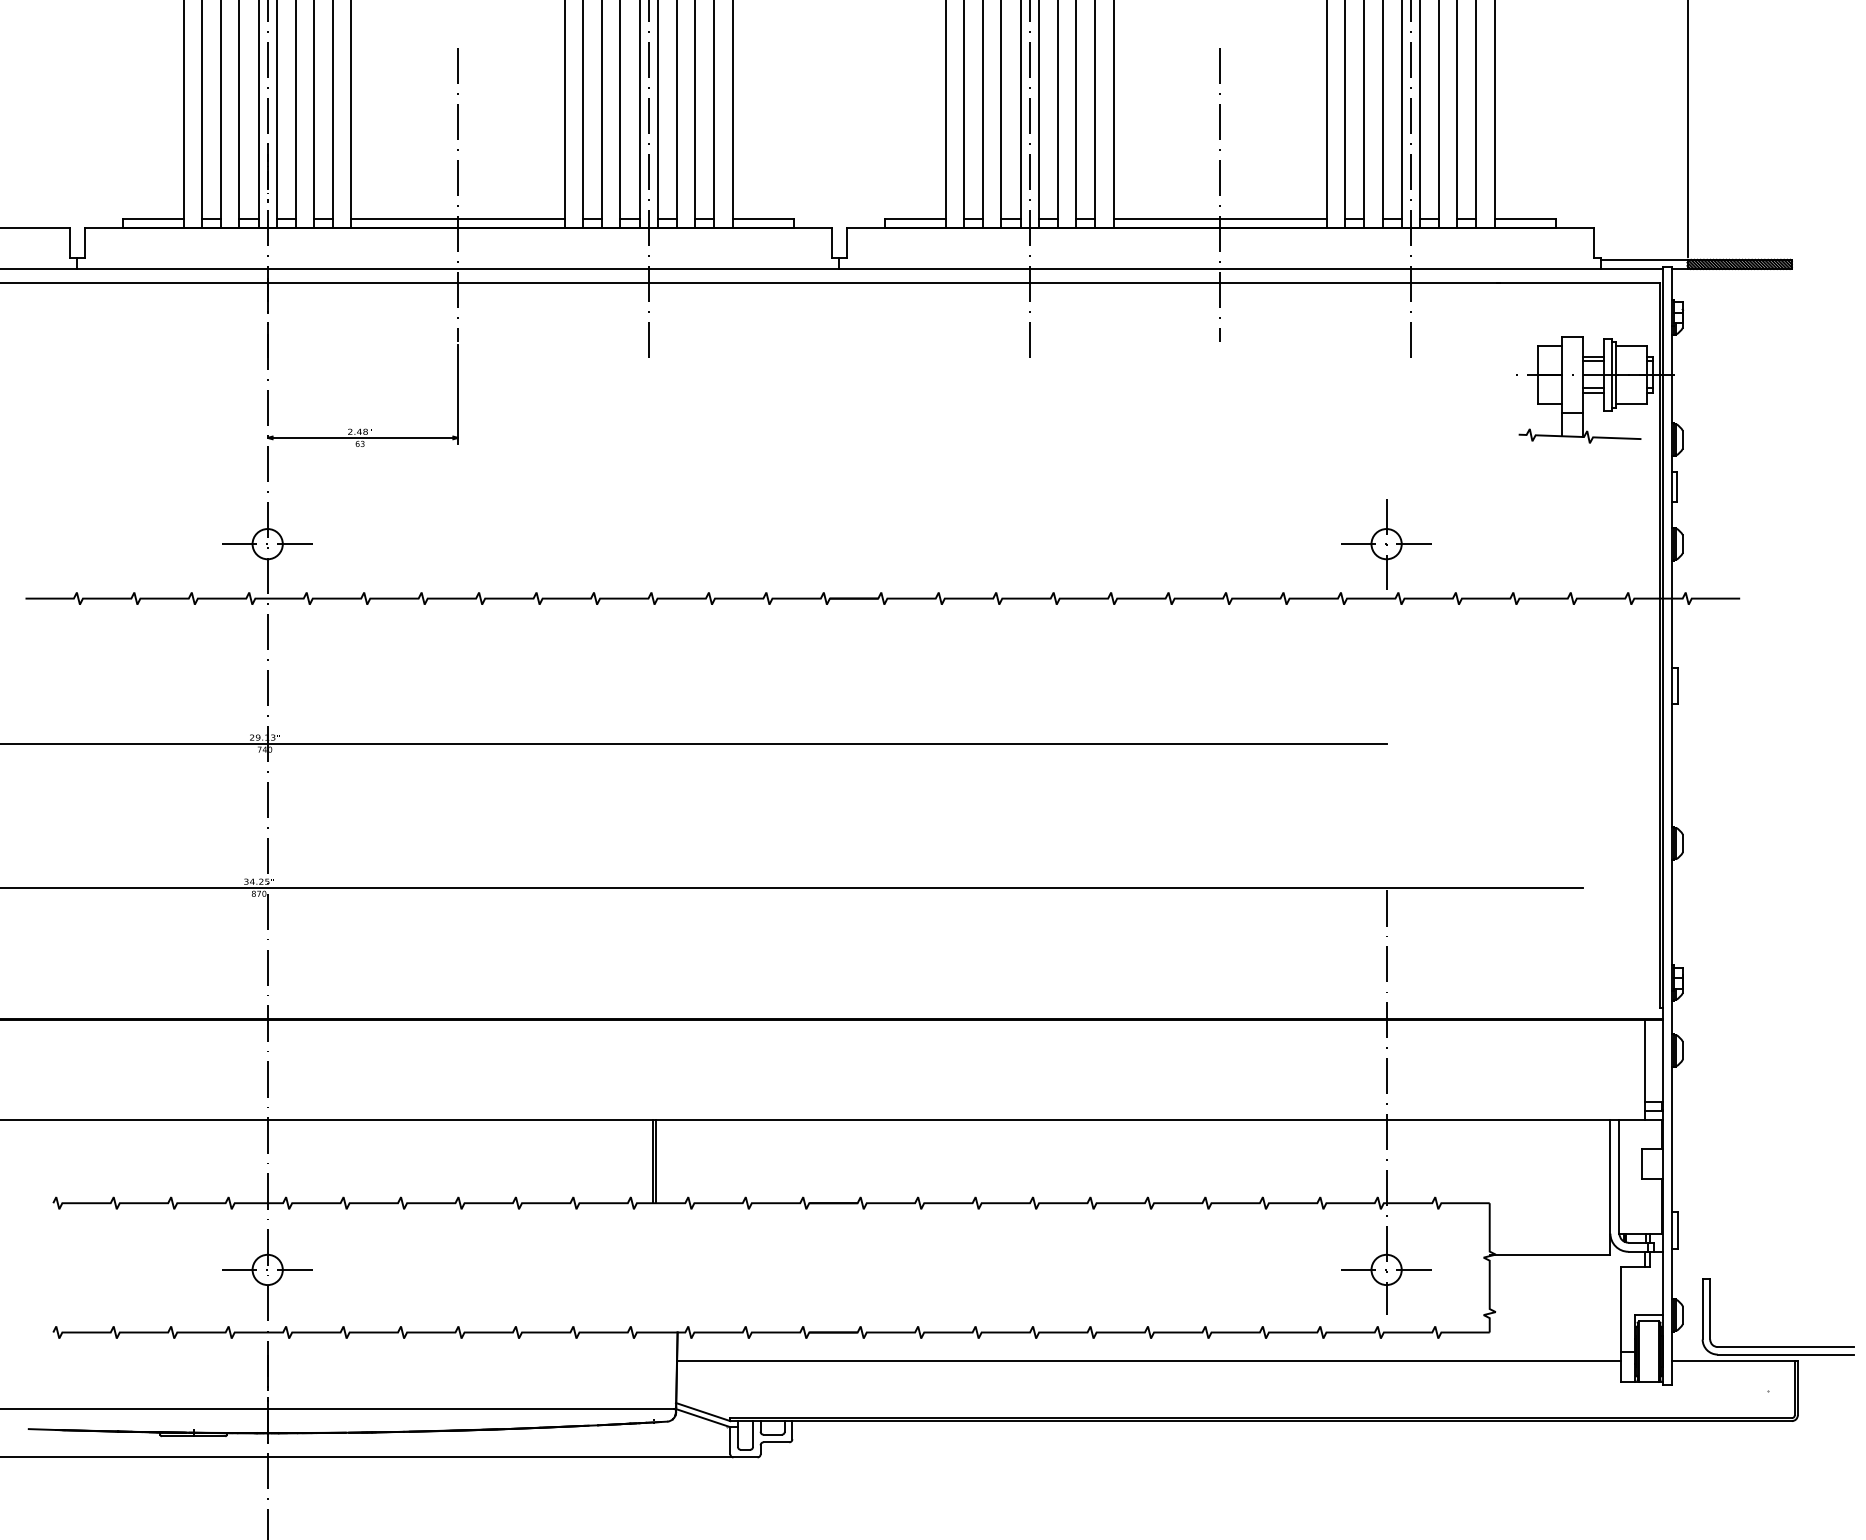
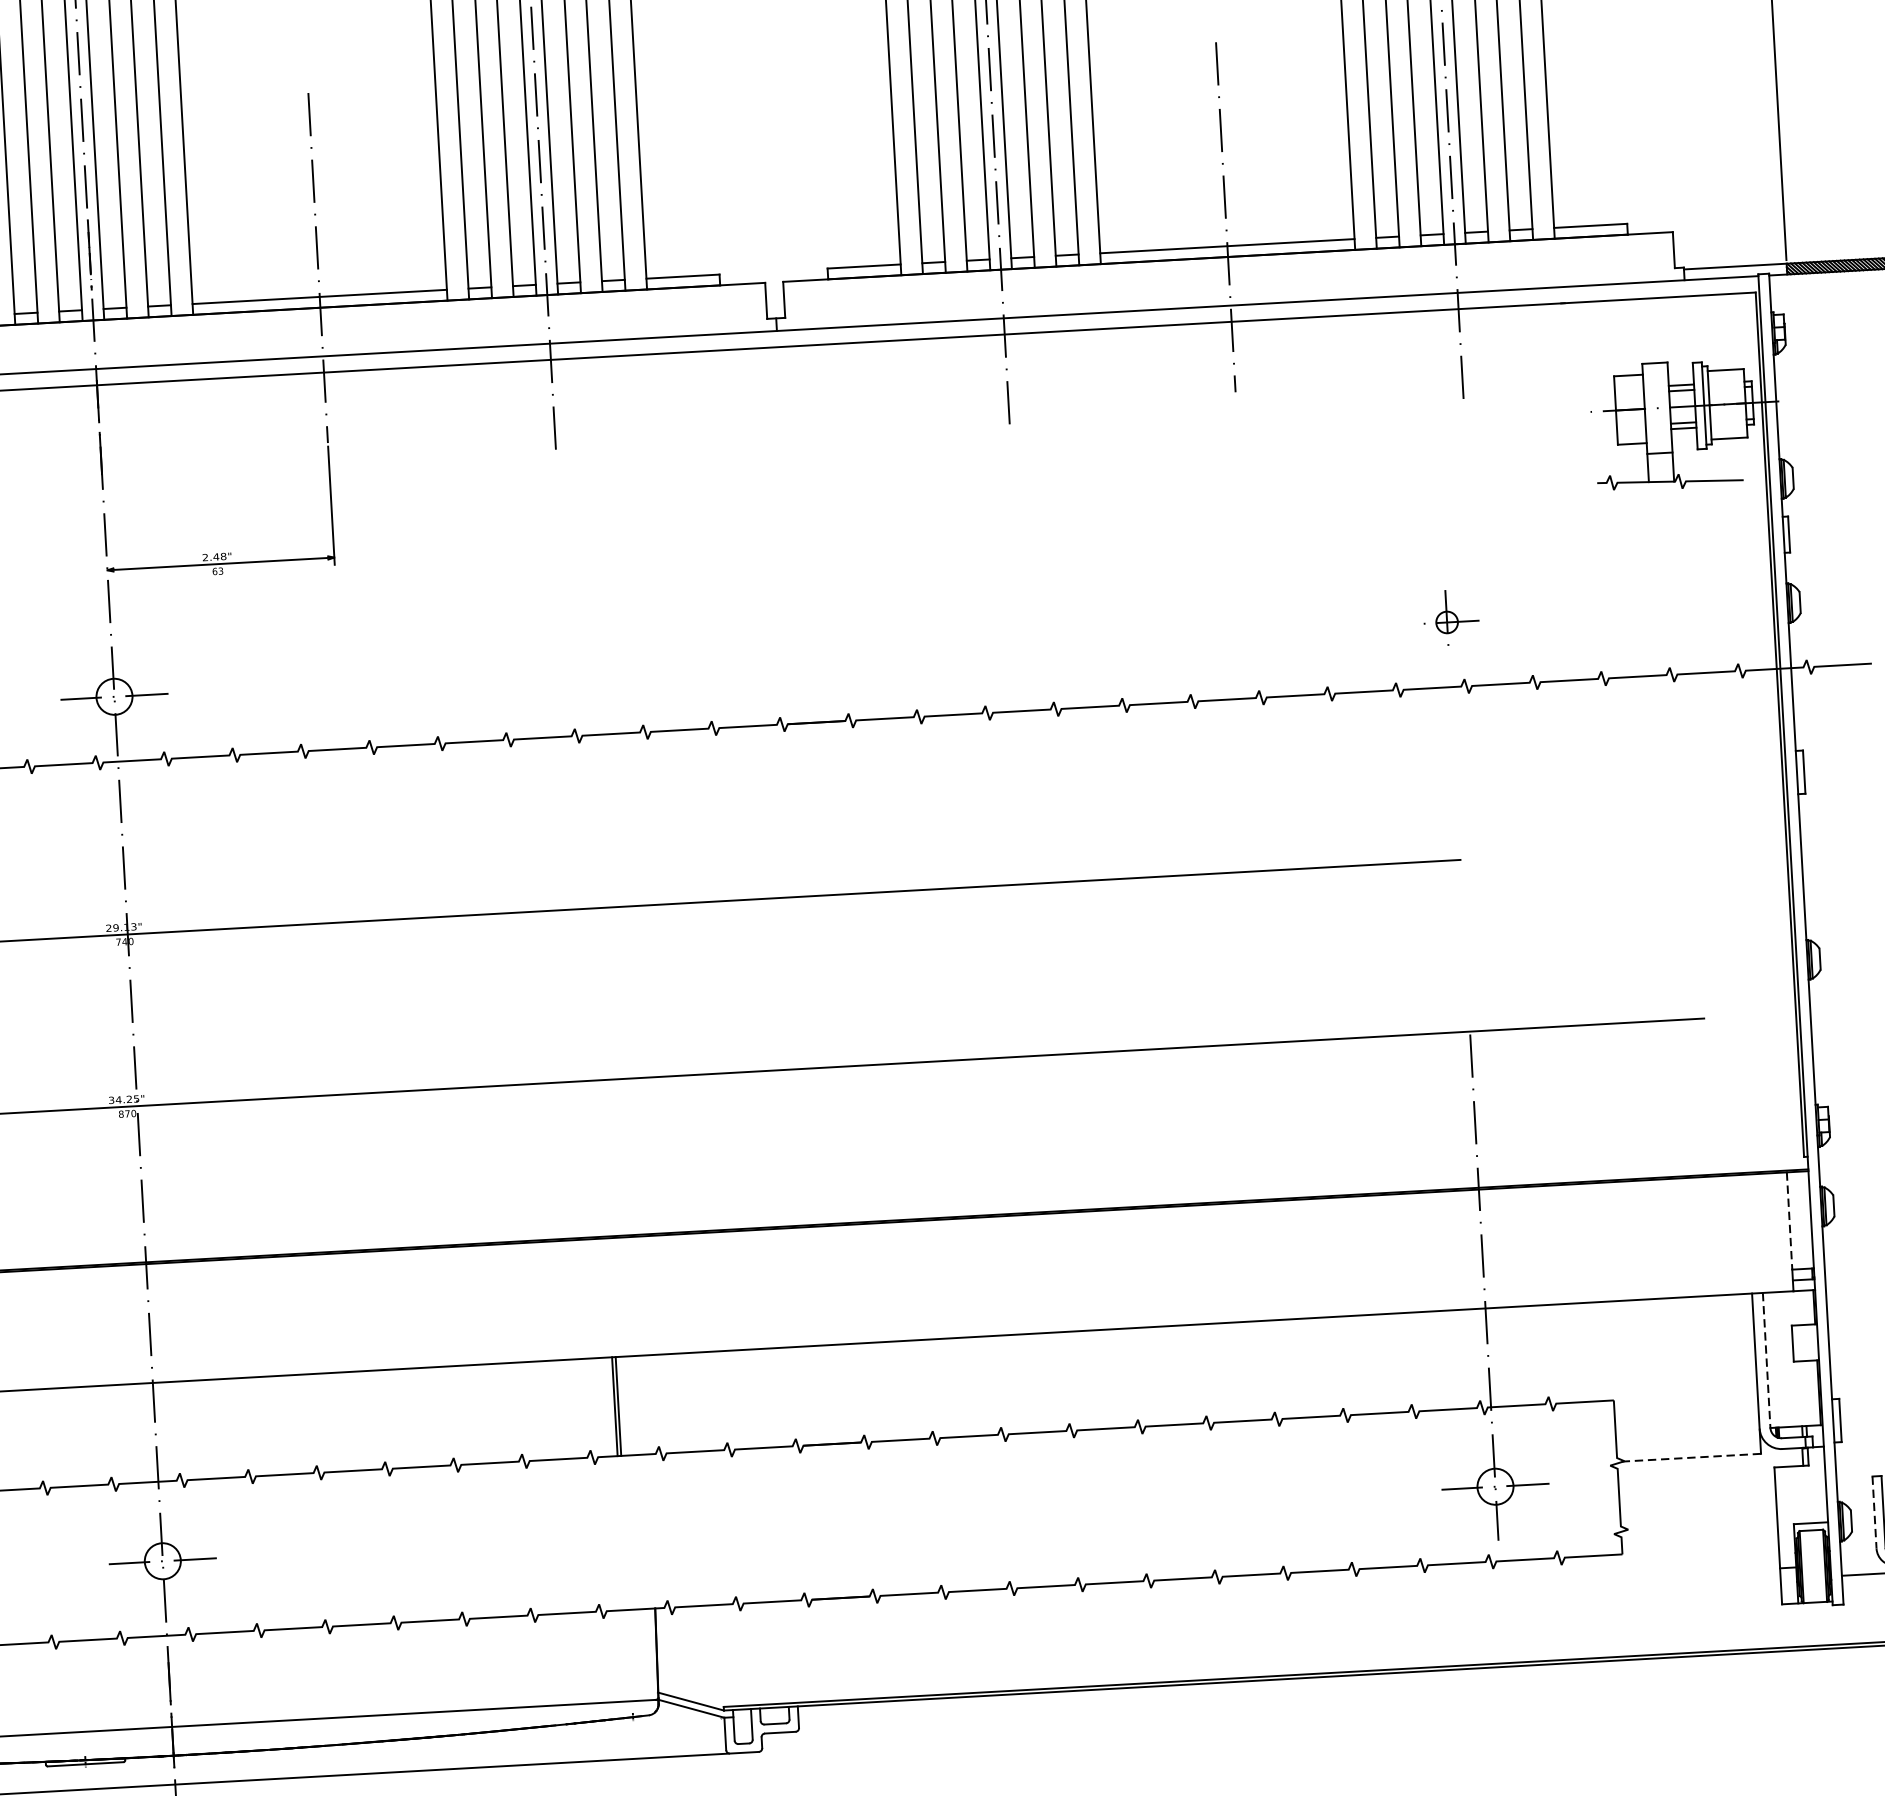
part: (1386, 544) -> (1447, 622), size x0.6
line: (1645, 1061) -> (1789, 1221), solid -> dashed
line: (1619, 1176) -> (1766, 1359), solid -> dashed
line: (1549, 1254) -> (1688, 1457), solid -> dashed
line: (1702, 1309) -> (1874, 1512), solid -> dashed
line: (1148, 1360) -> (1217, 1610), removed

